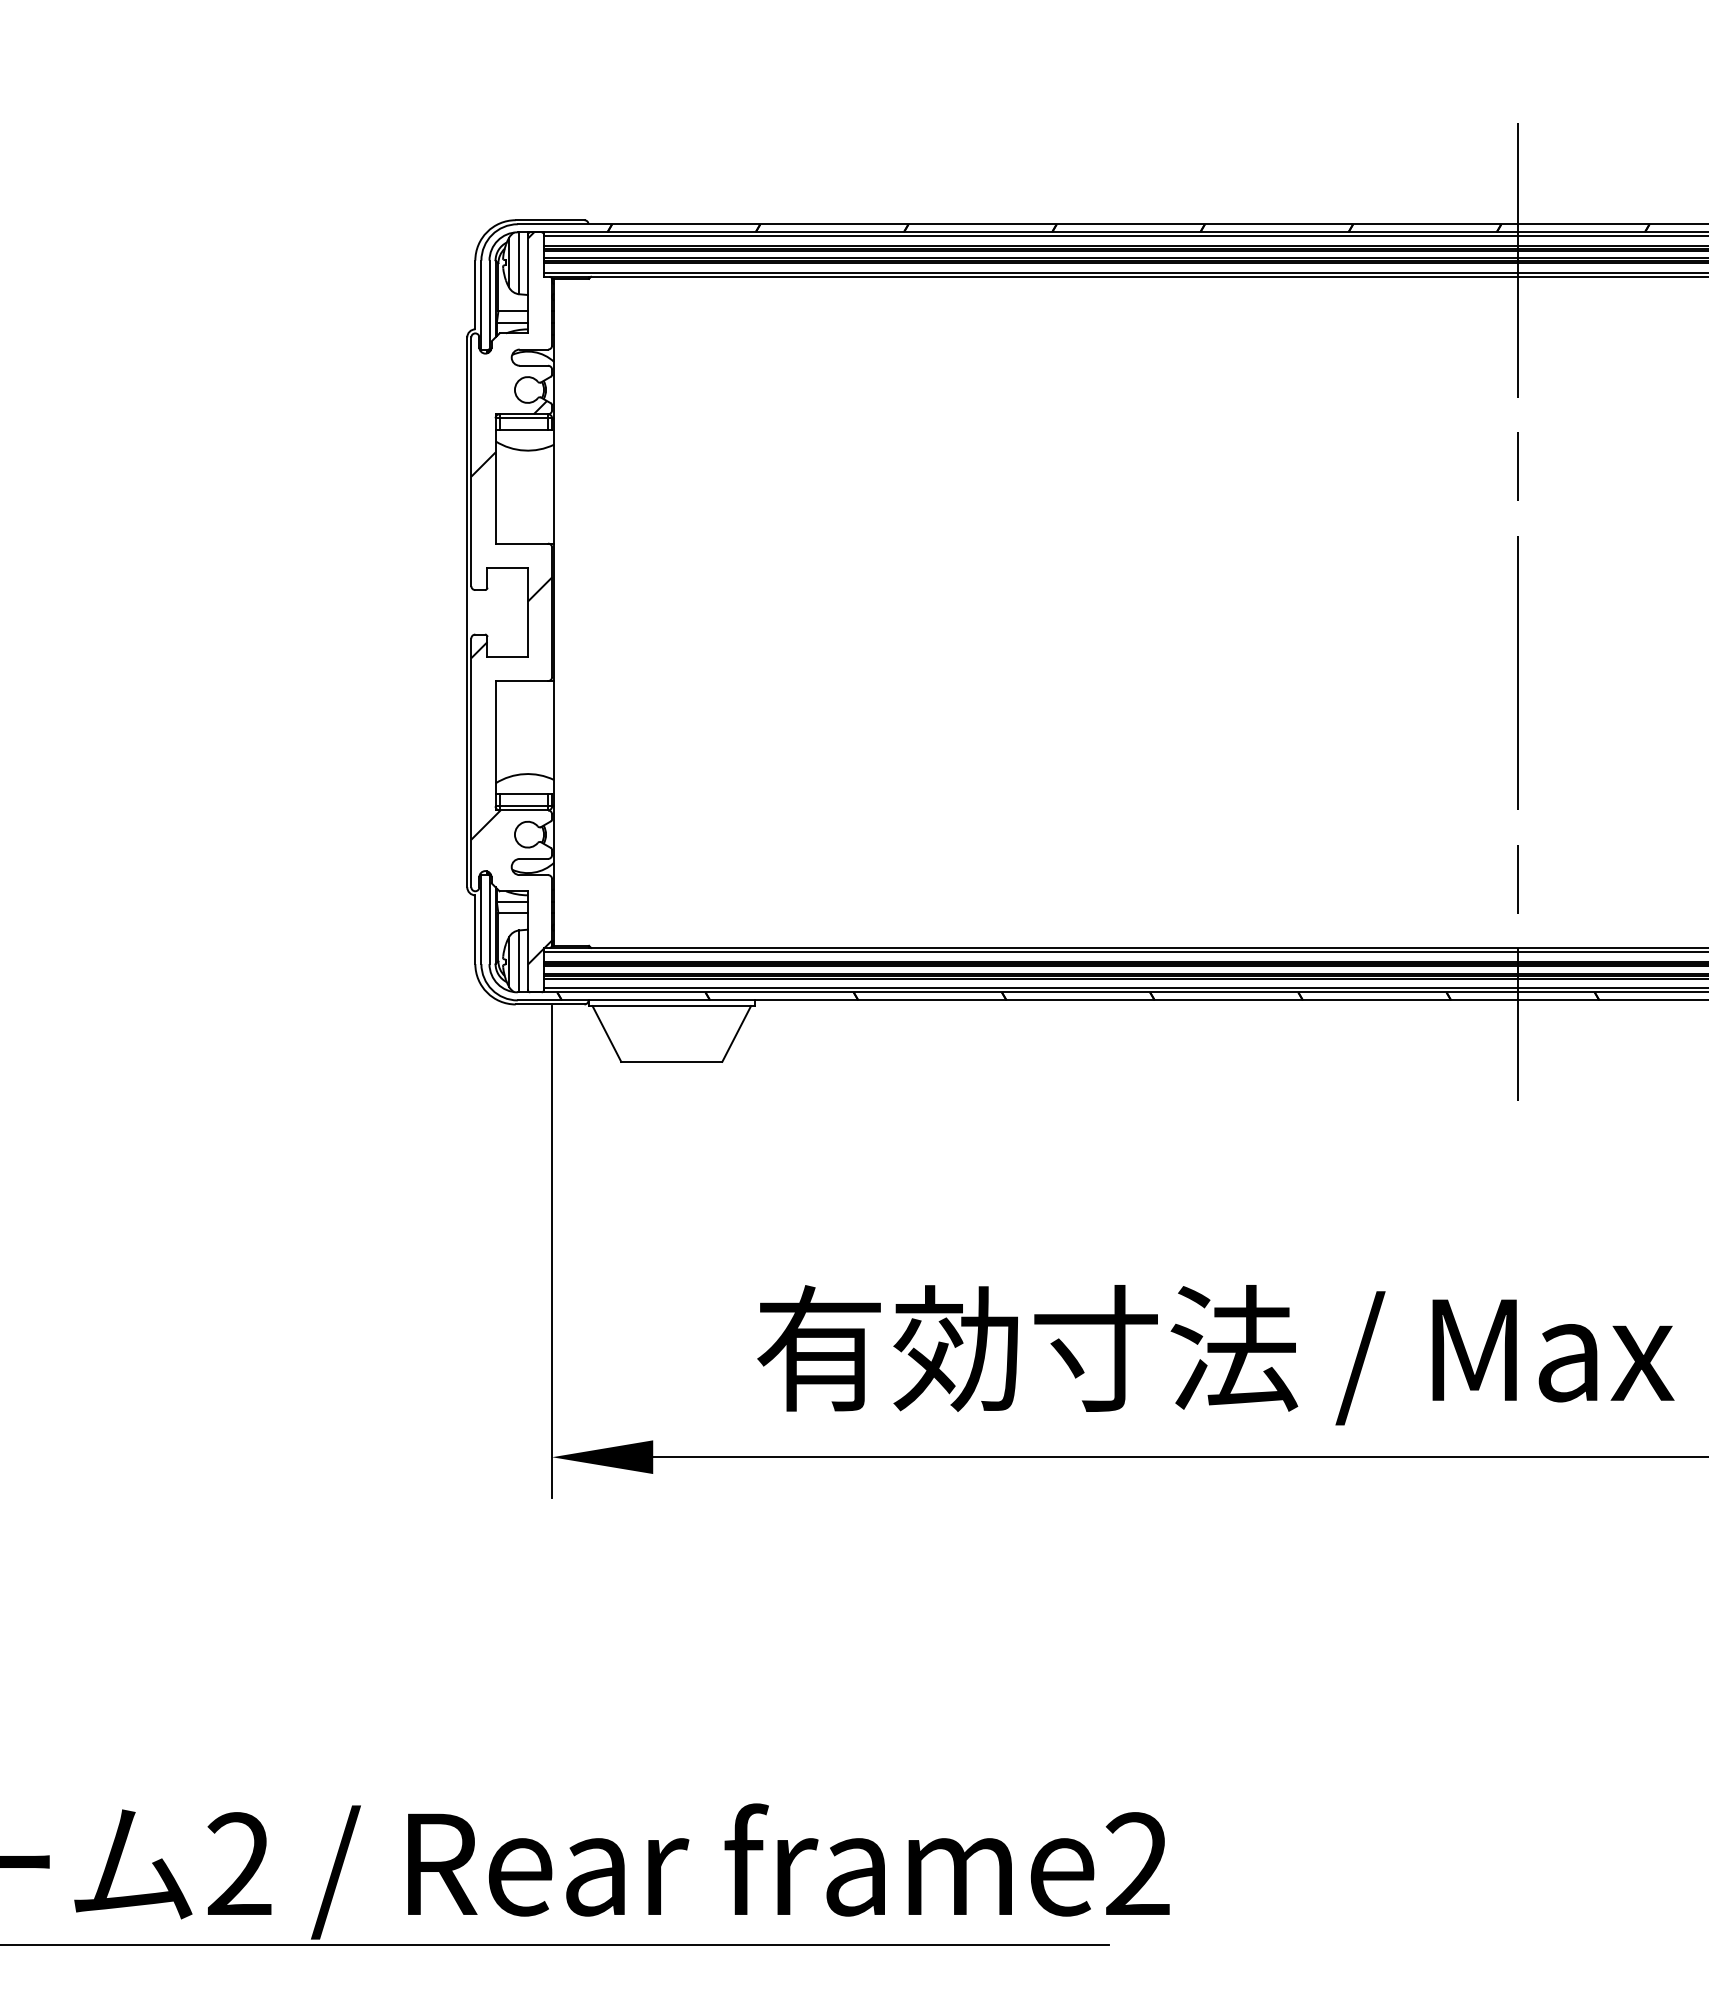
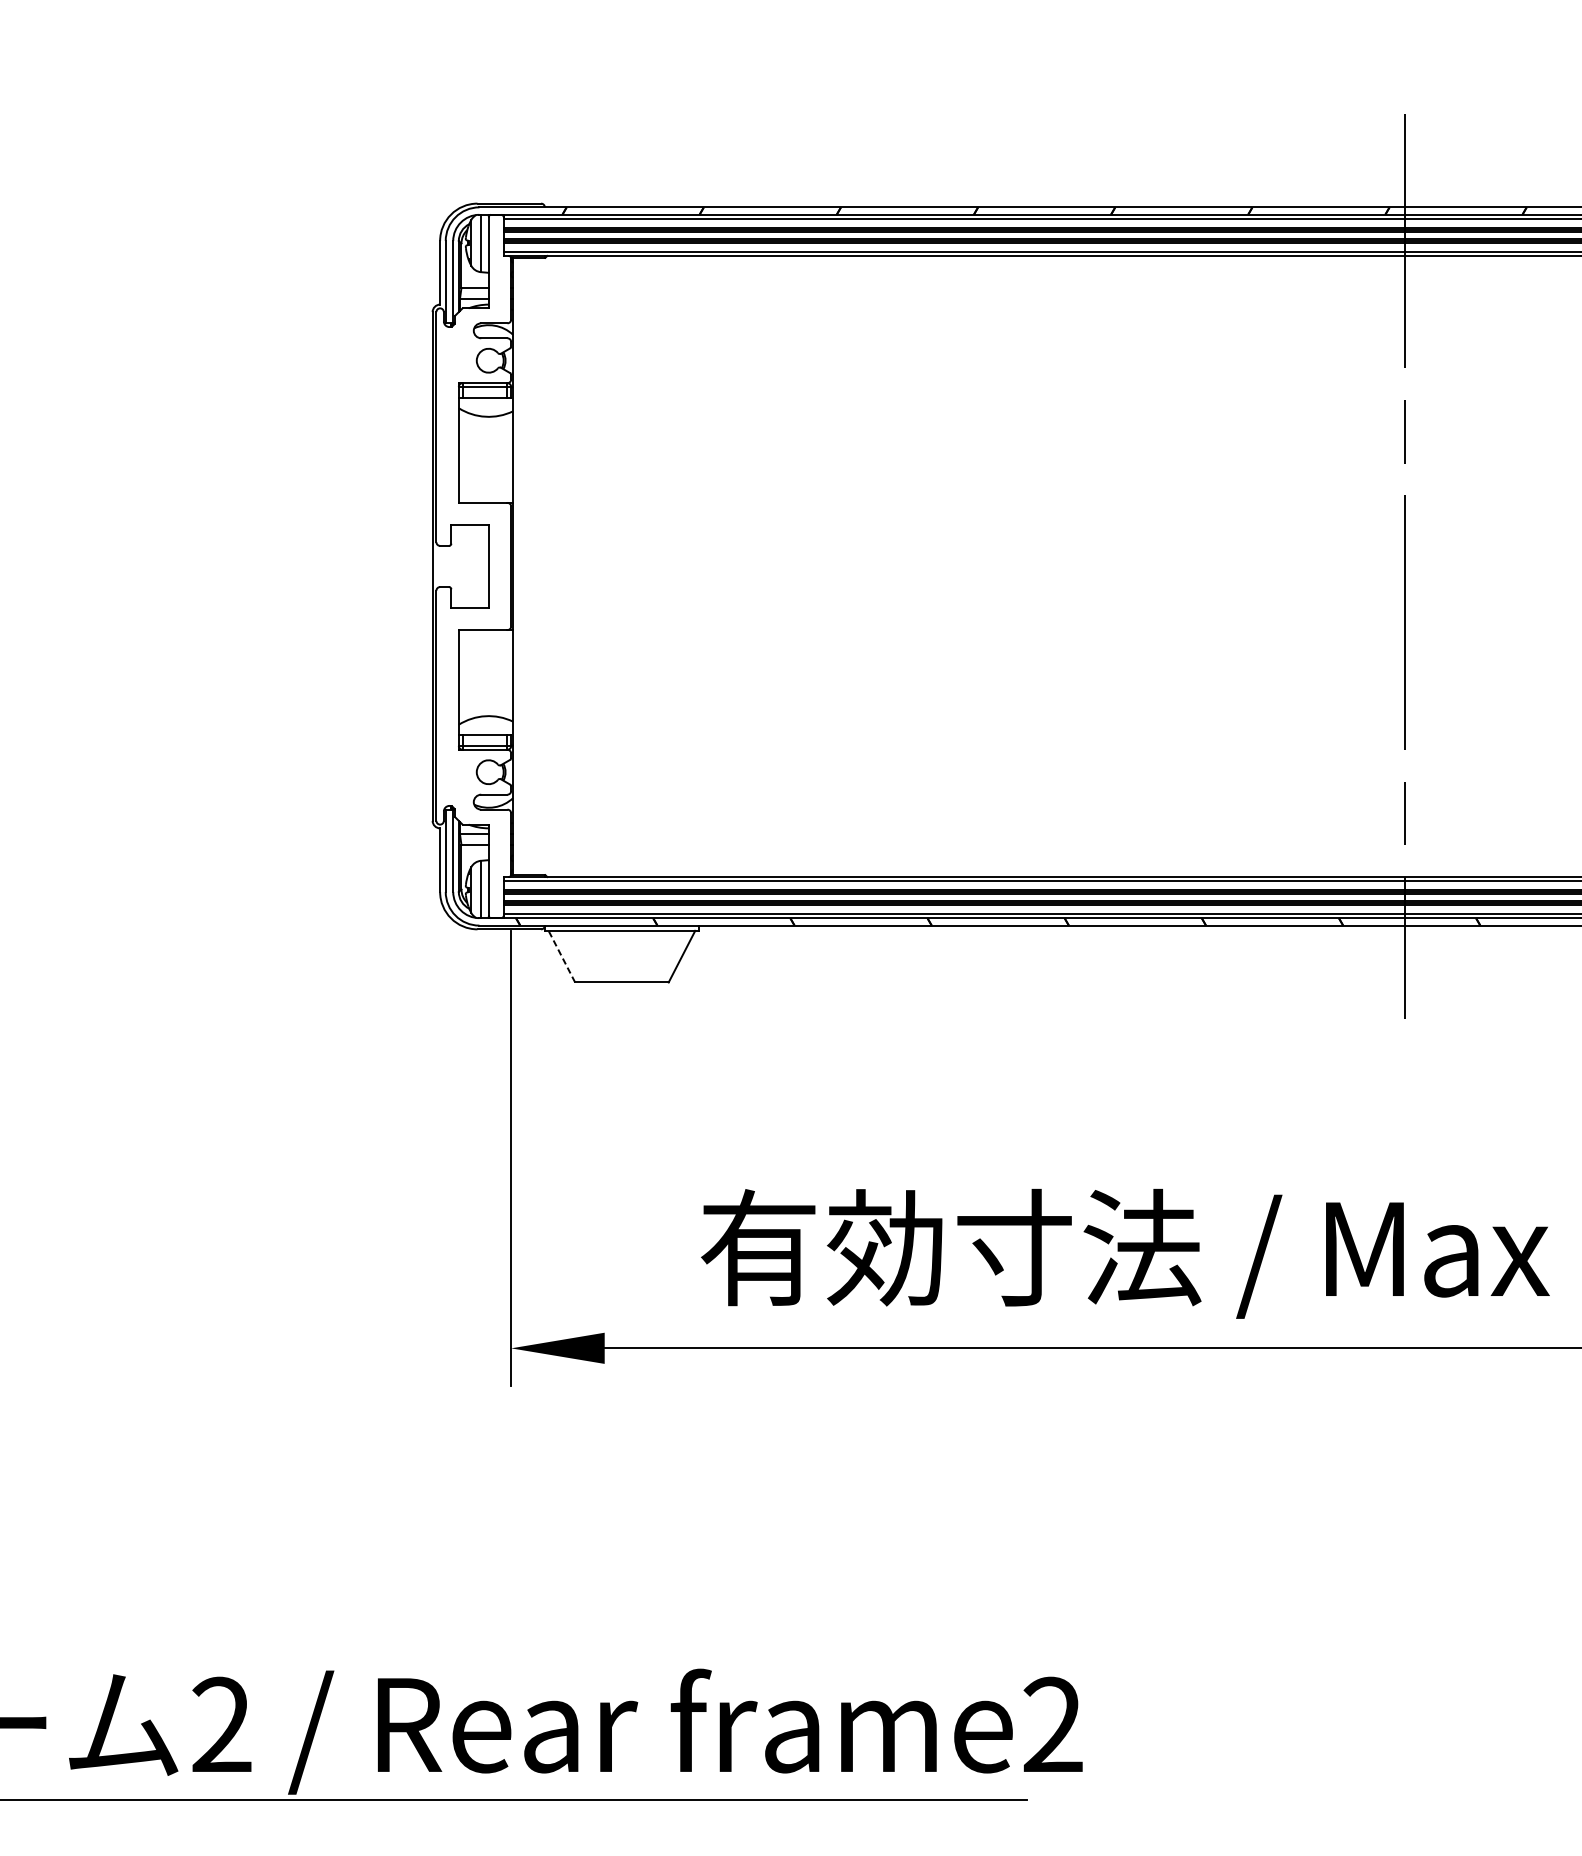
hatch: (511, 598) -> (473, 553), removed
line: (606, 1033) -> (561, 956), solid -> dashed

